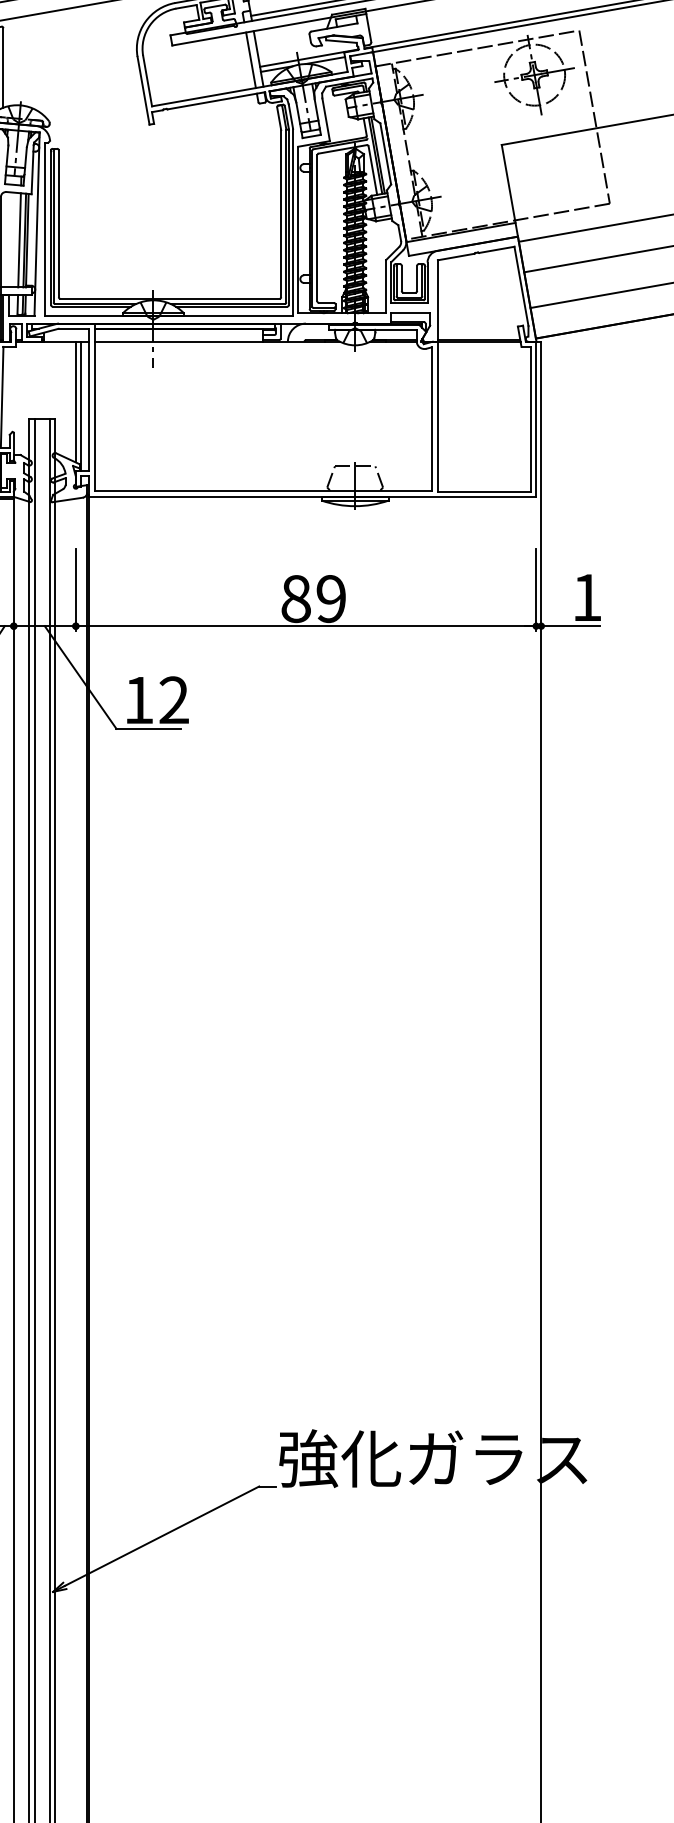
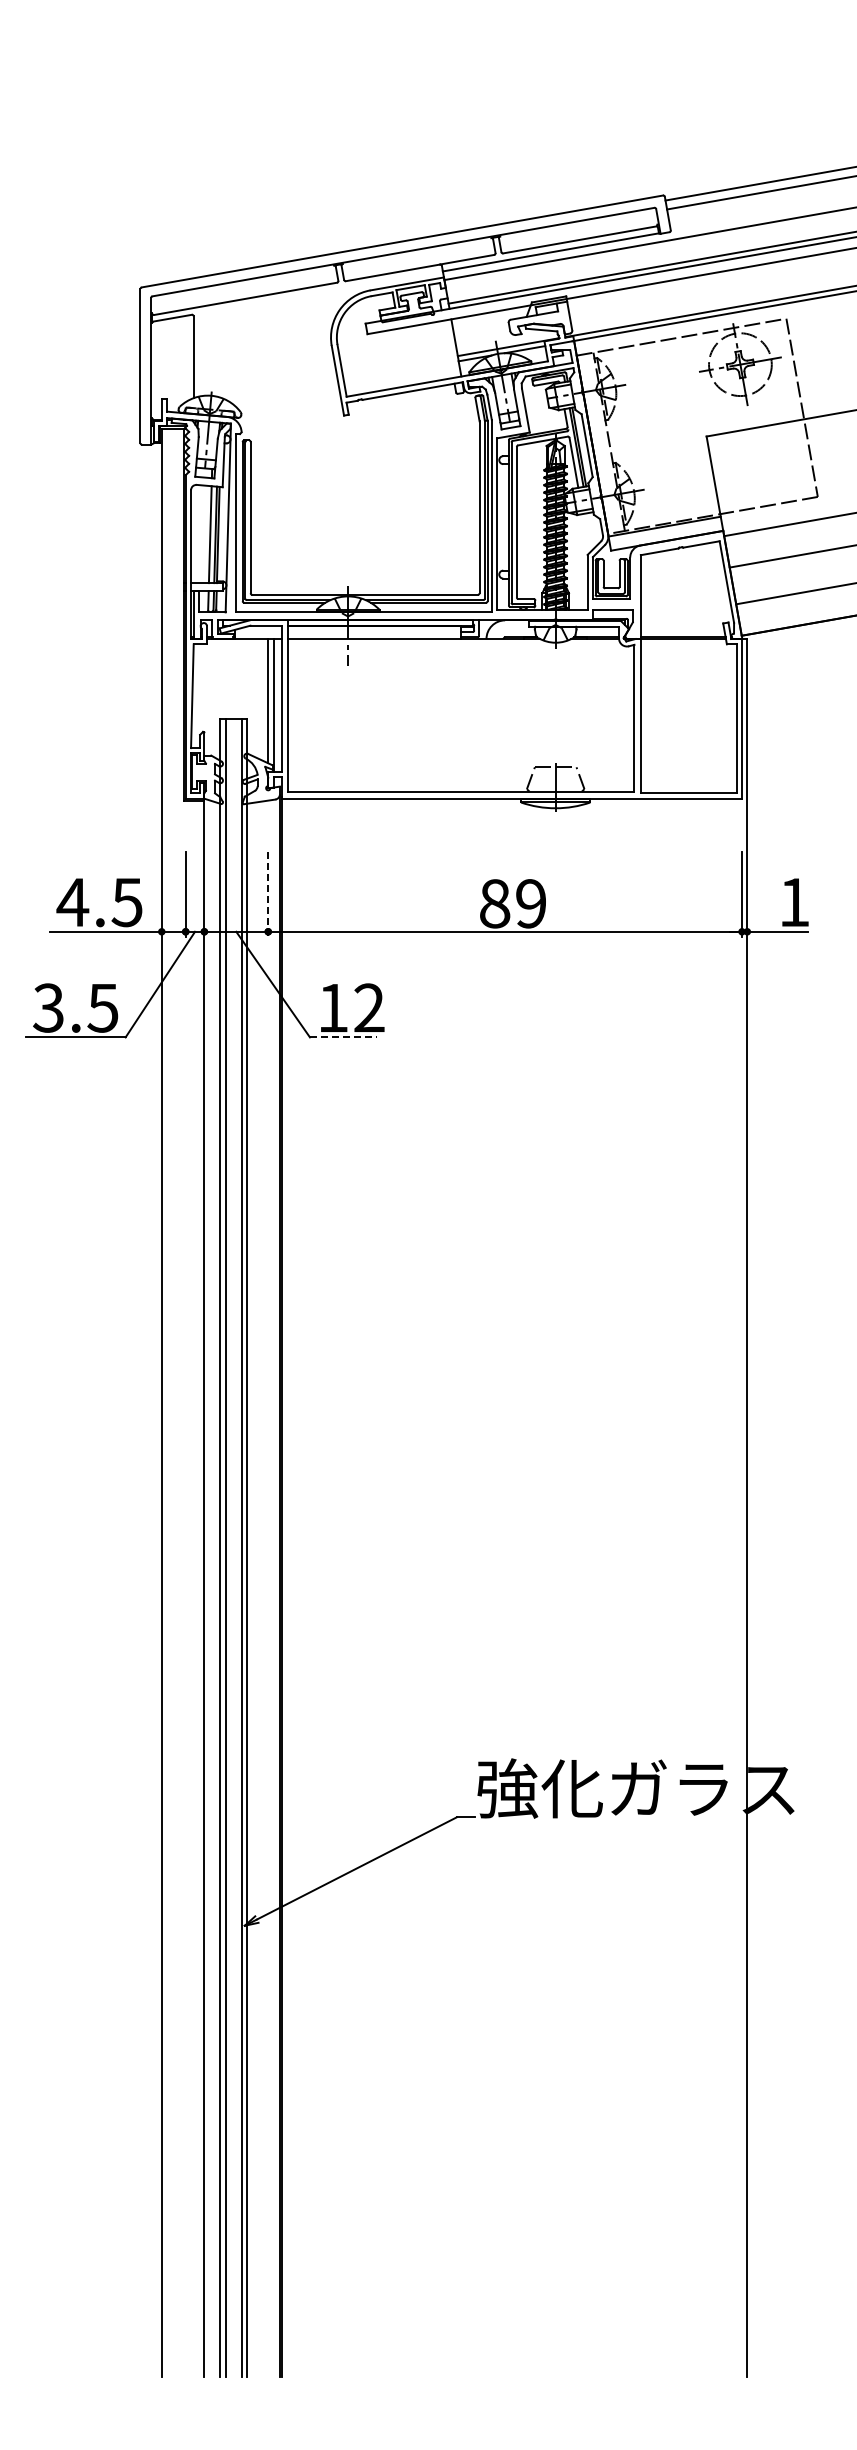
line: (251, 59) -> (448, 348), removed
line: (76, 589) -> (268, 894), solid -> dashed
line: (148, 728) -> (343, 1037), solid -> dashed

